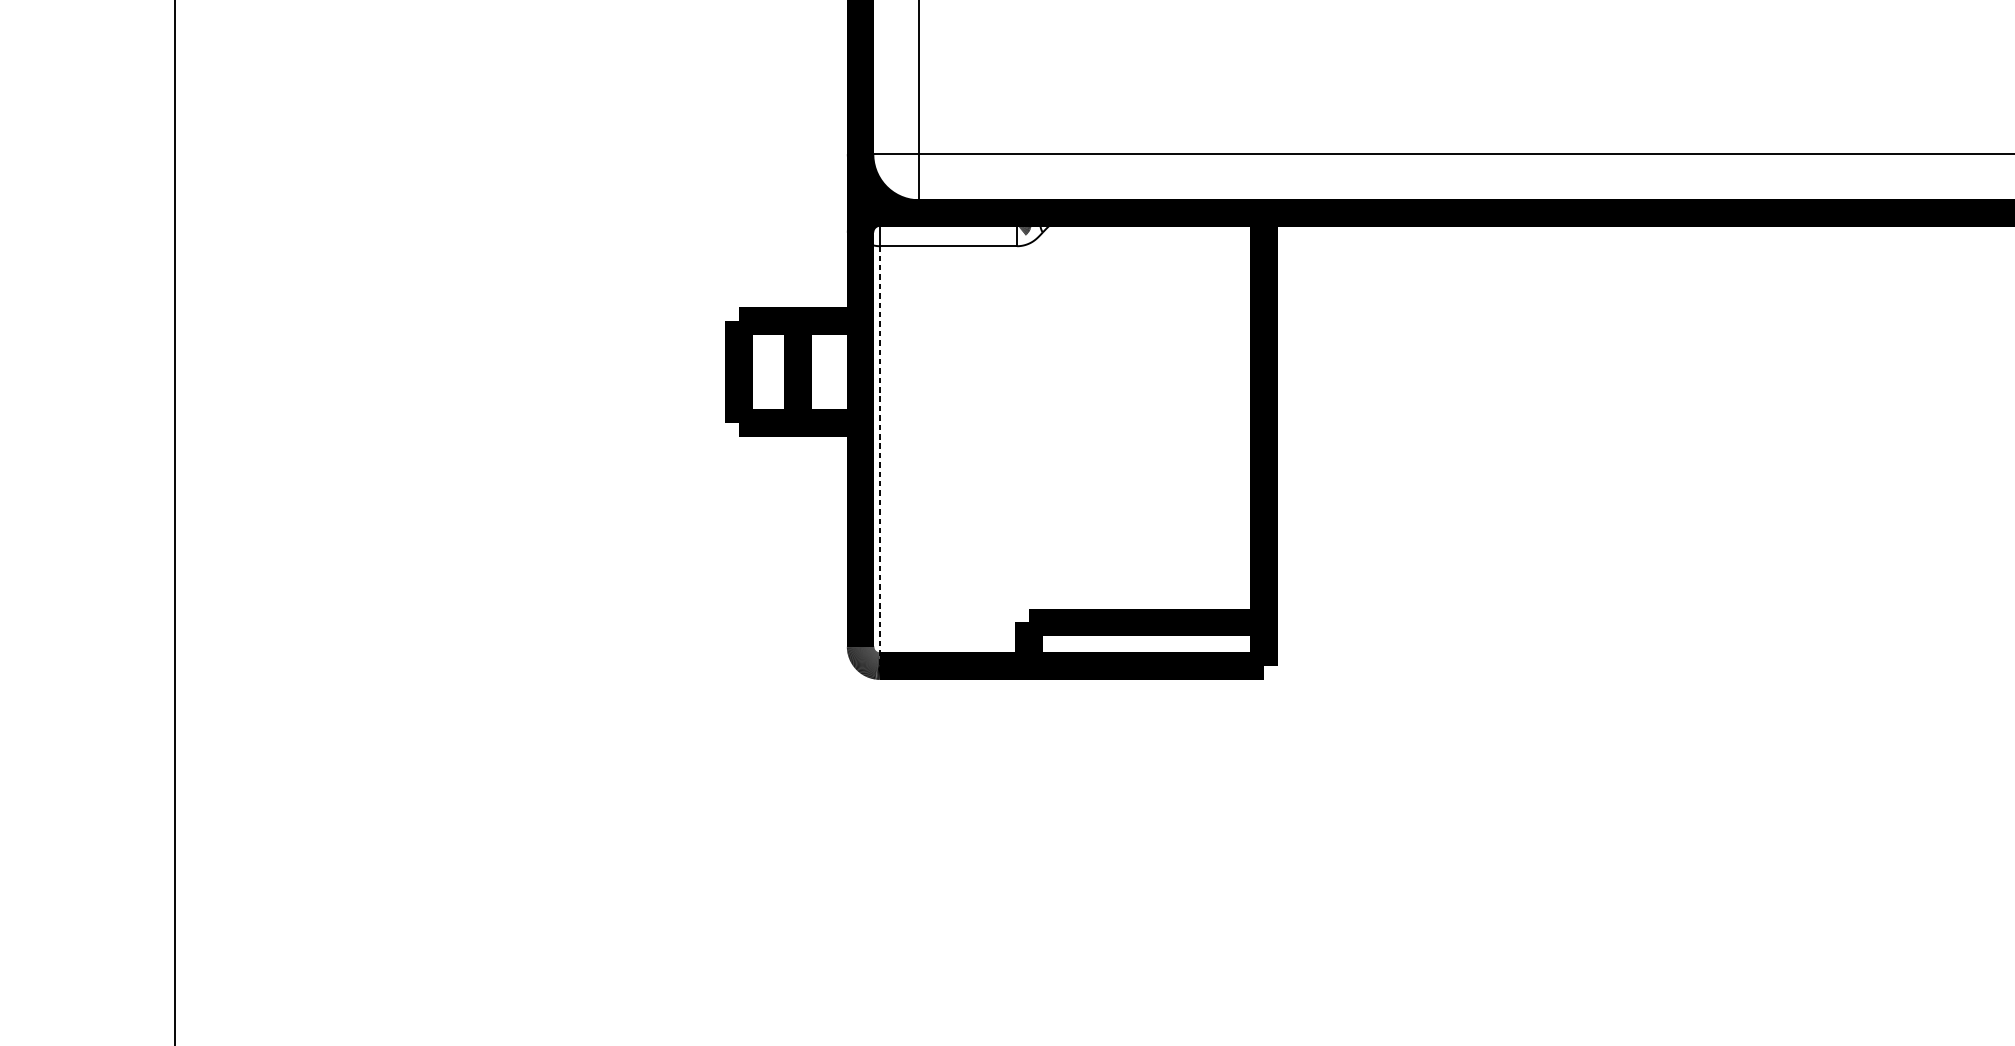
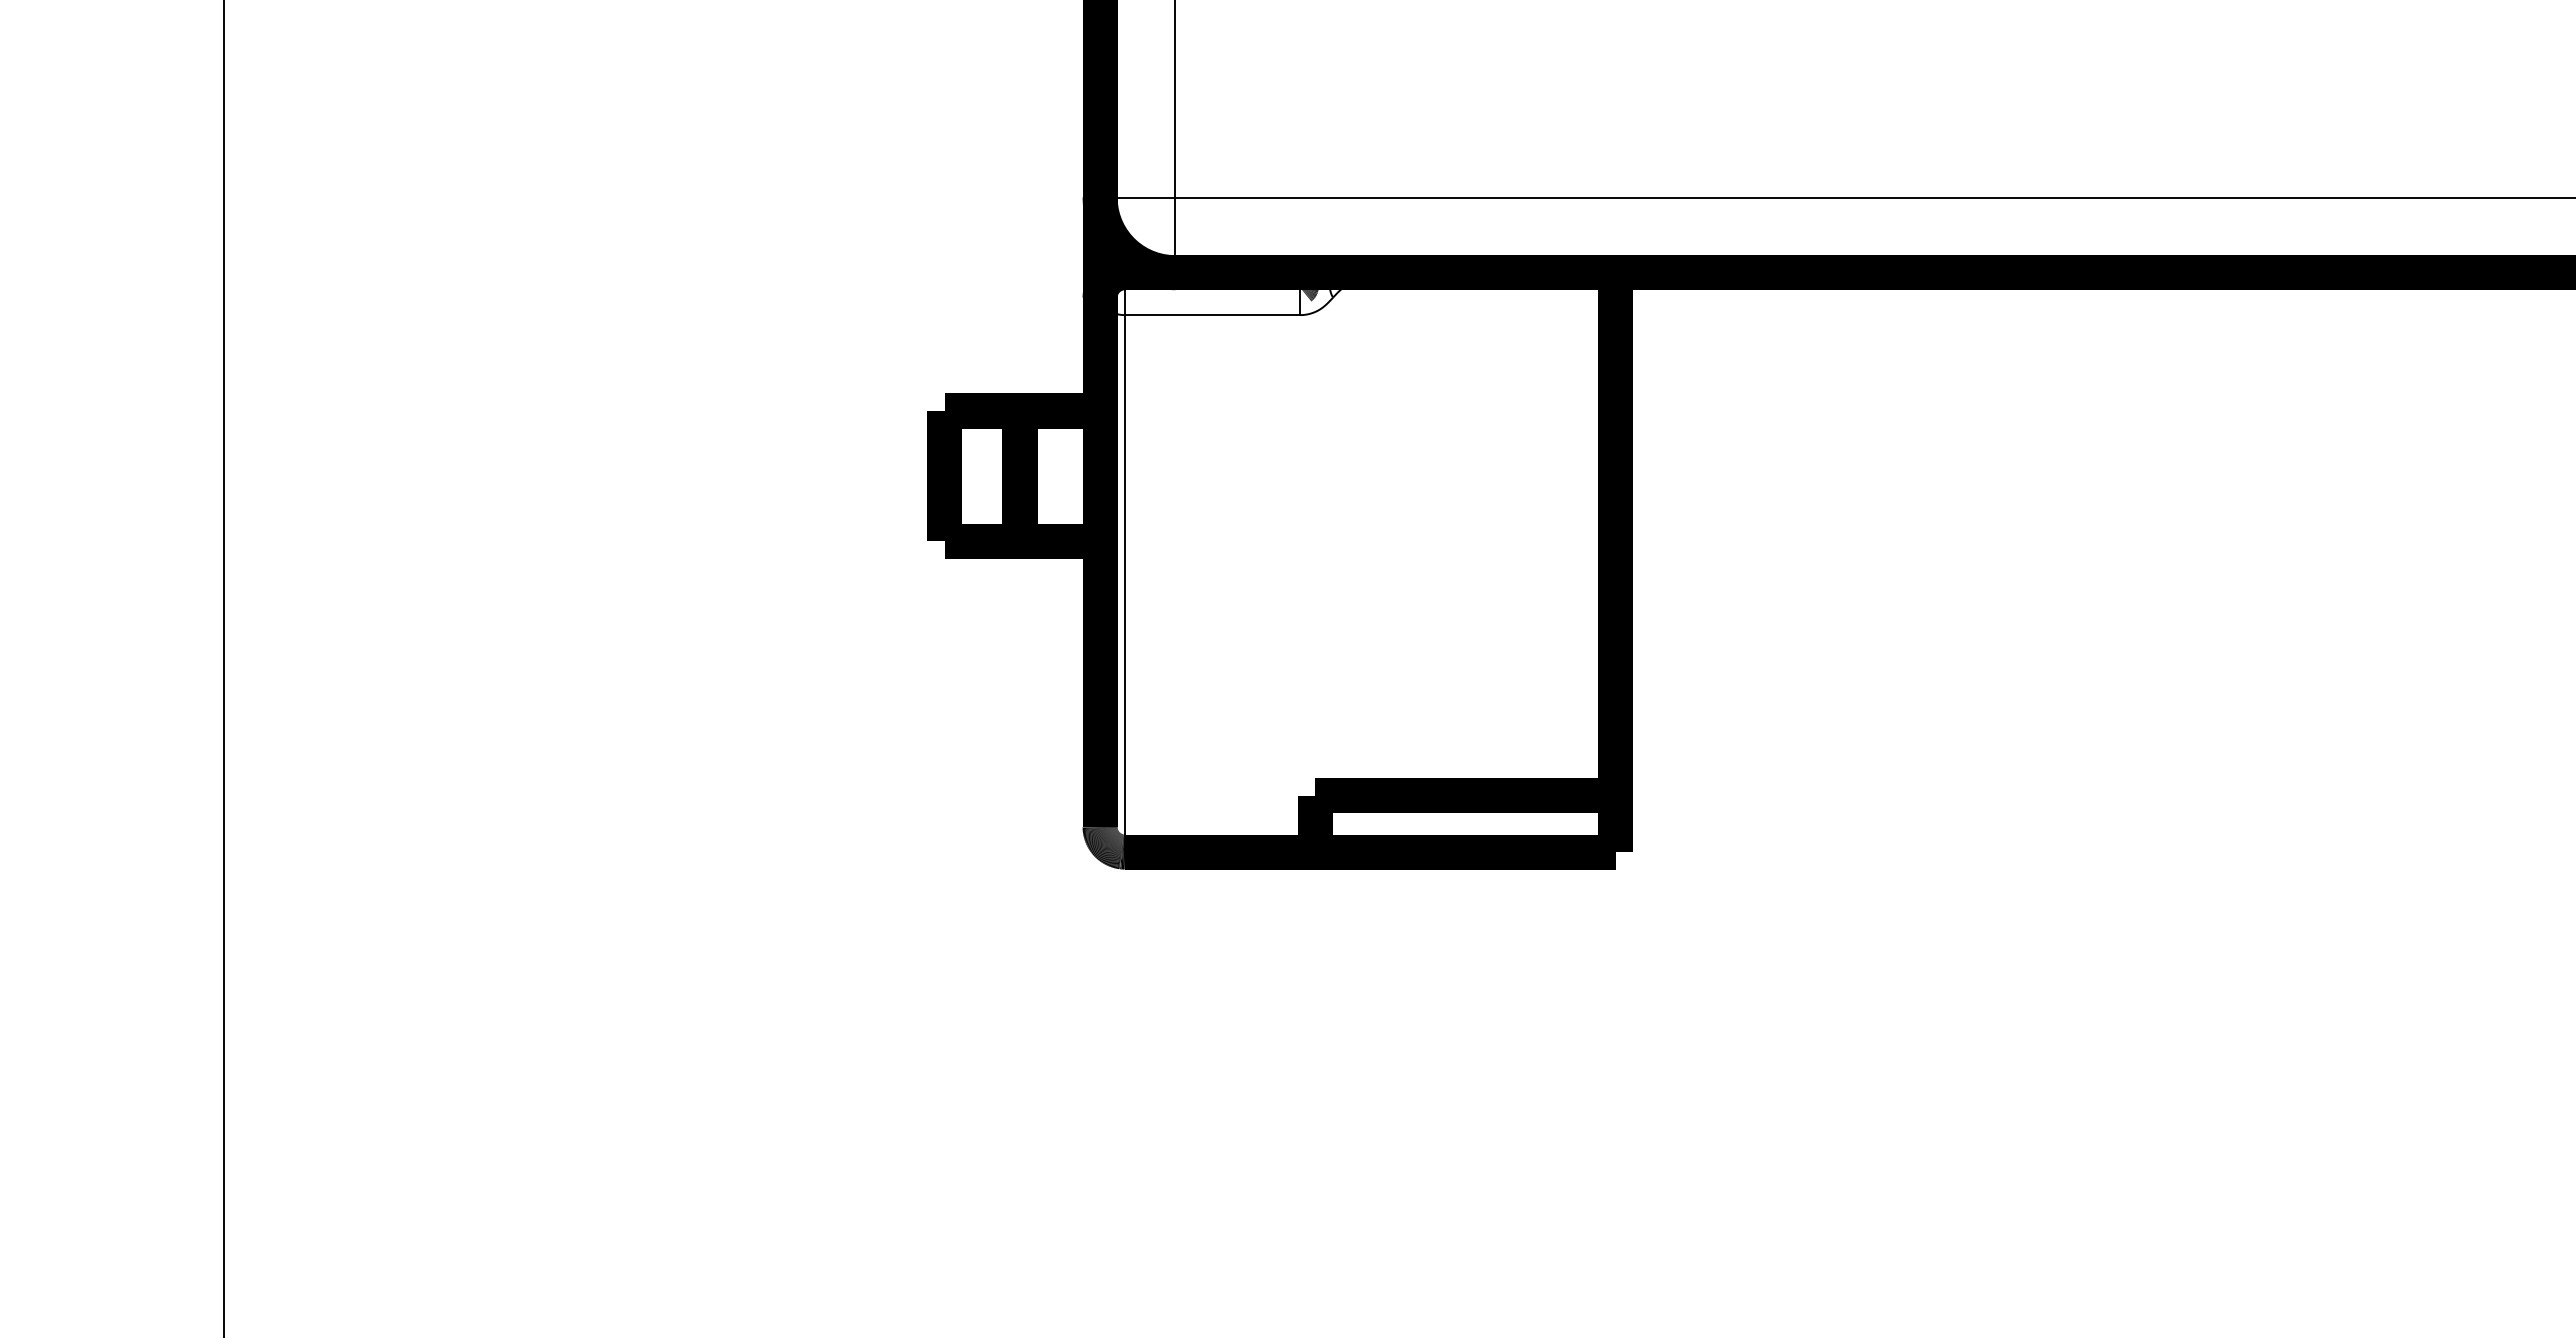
line: (880, 456) -> (1125, 584), dashed -> solid

